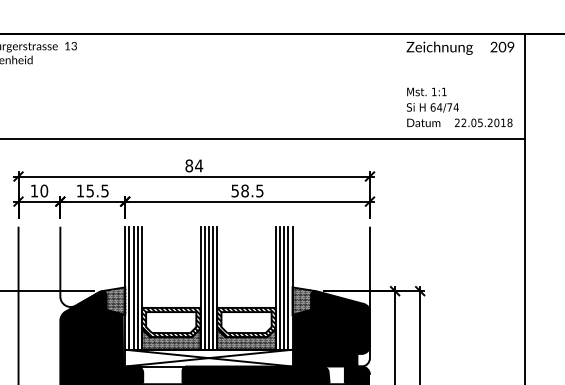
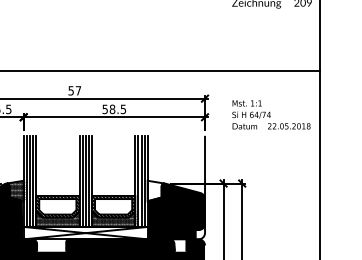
text: (459, 107) -> (271, 114), moved
text: (194, 165) -> (75, 90), 84 -> 57
hatch: (302, 300) -> (155, 190), removed

